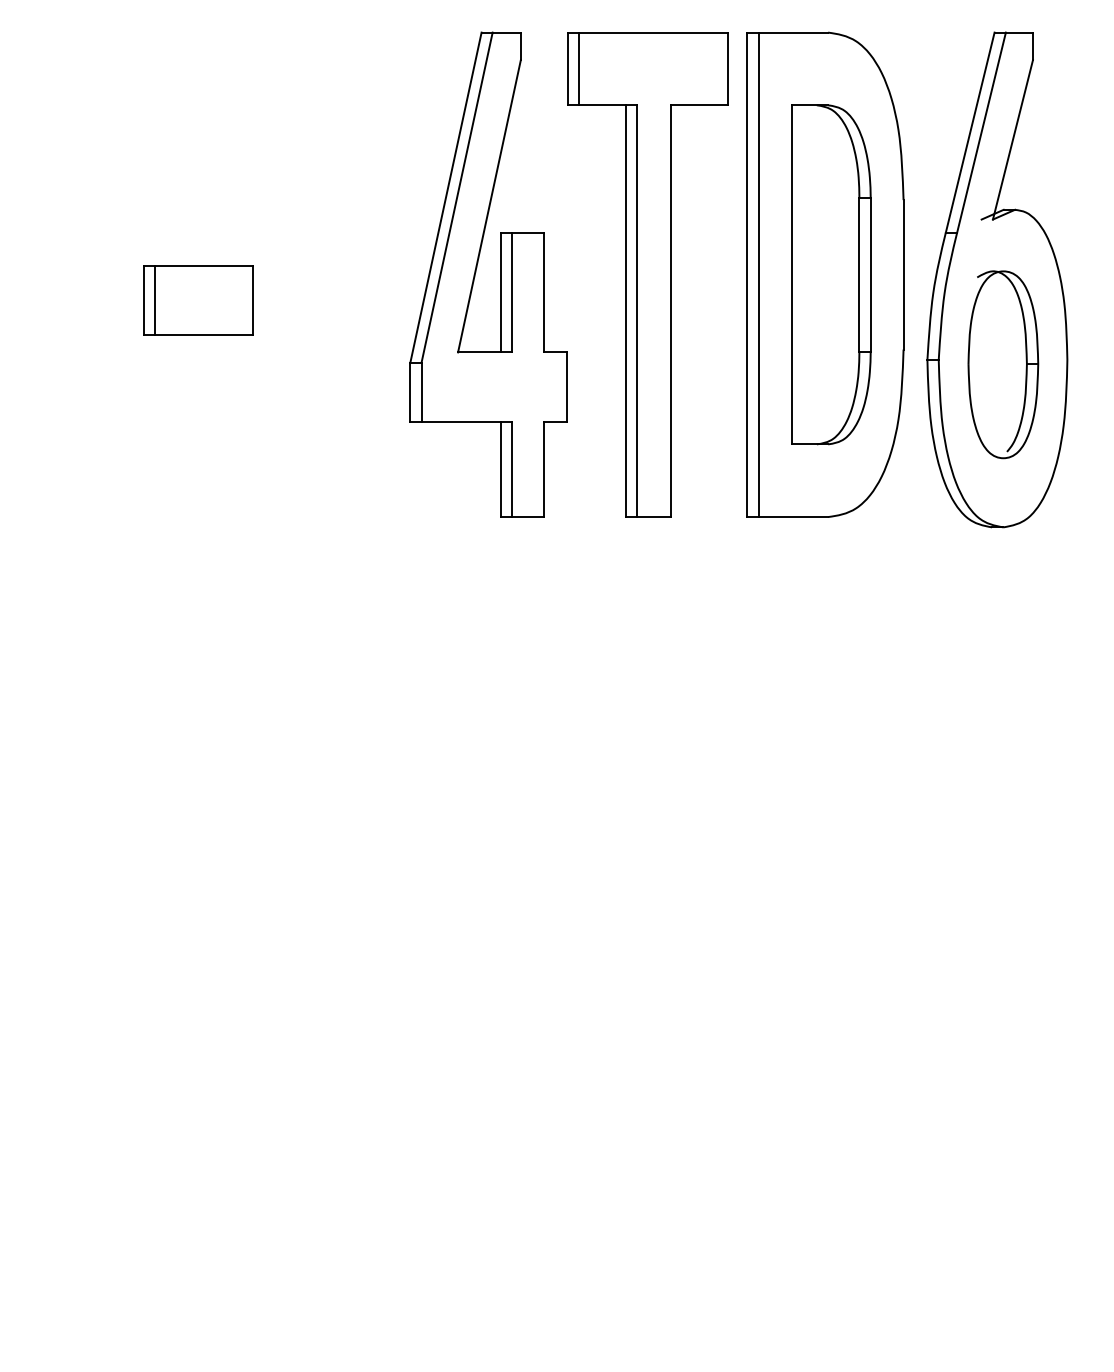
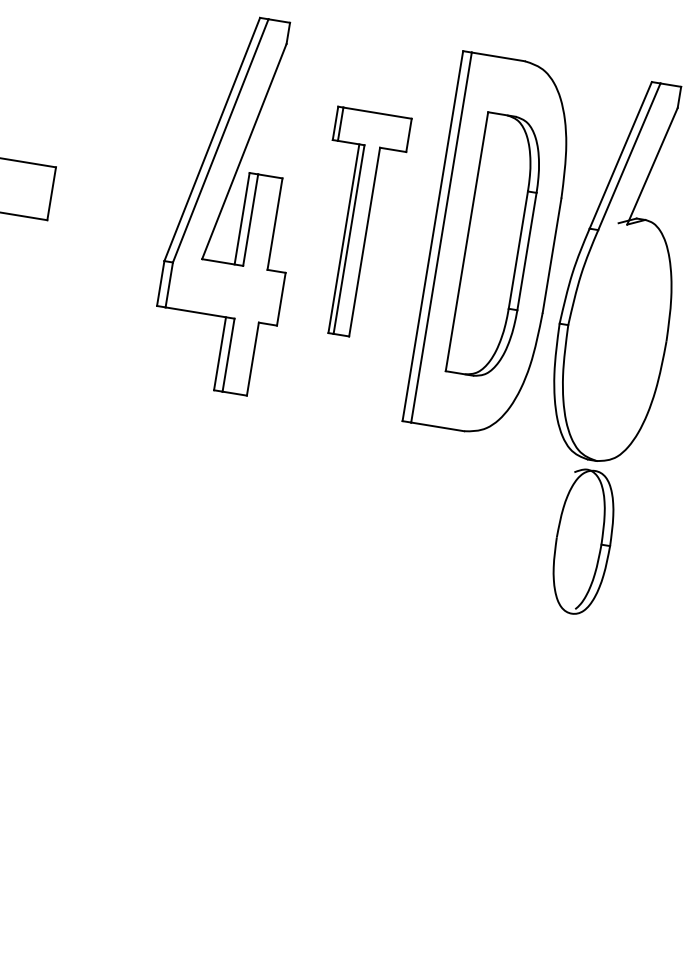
part: (647, 274) -> (356, 223), size x0.6
part: (1003, 364) -> (583, 542), moved

